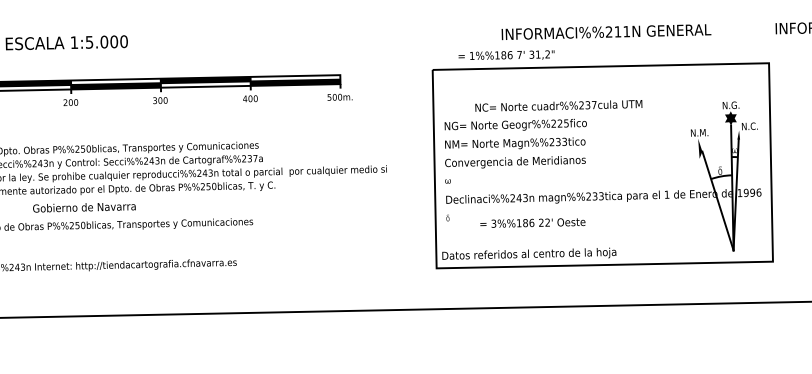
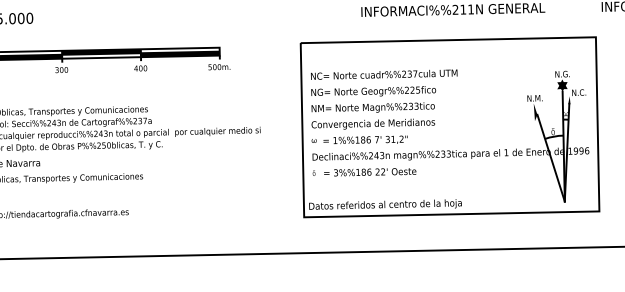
text: (506, 54) -> (365, 139), moved
text: (558, 105) -> (383, 74), moved
text: (532, 222) -> (369, 171), moved

